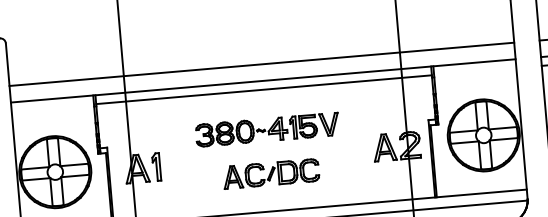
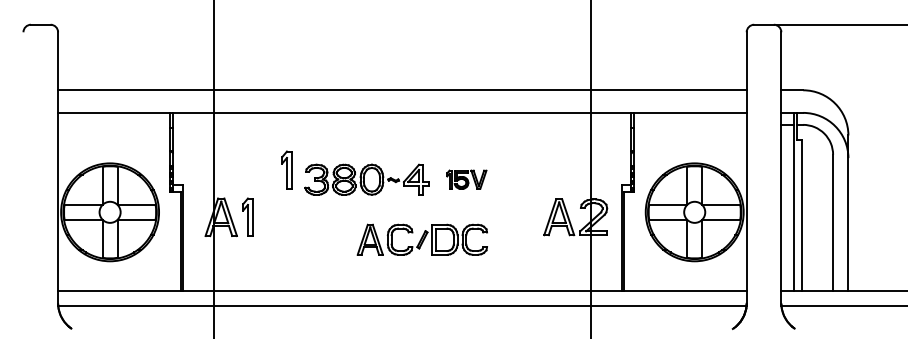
line: (264, 89) -> (402, 124), removed
part: (314, 125) -> (466, 179), size x0.6
part: (181, 129) -> (286, 169), added
part: (270, 173) -> (421, 239), moved

